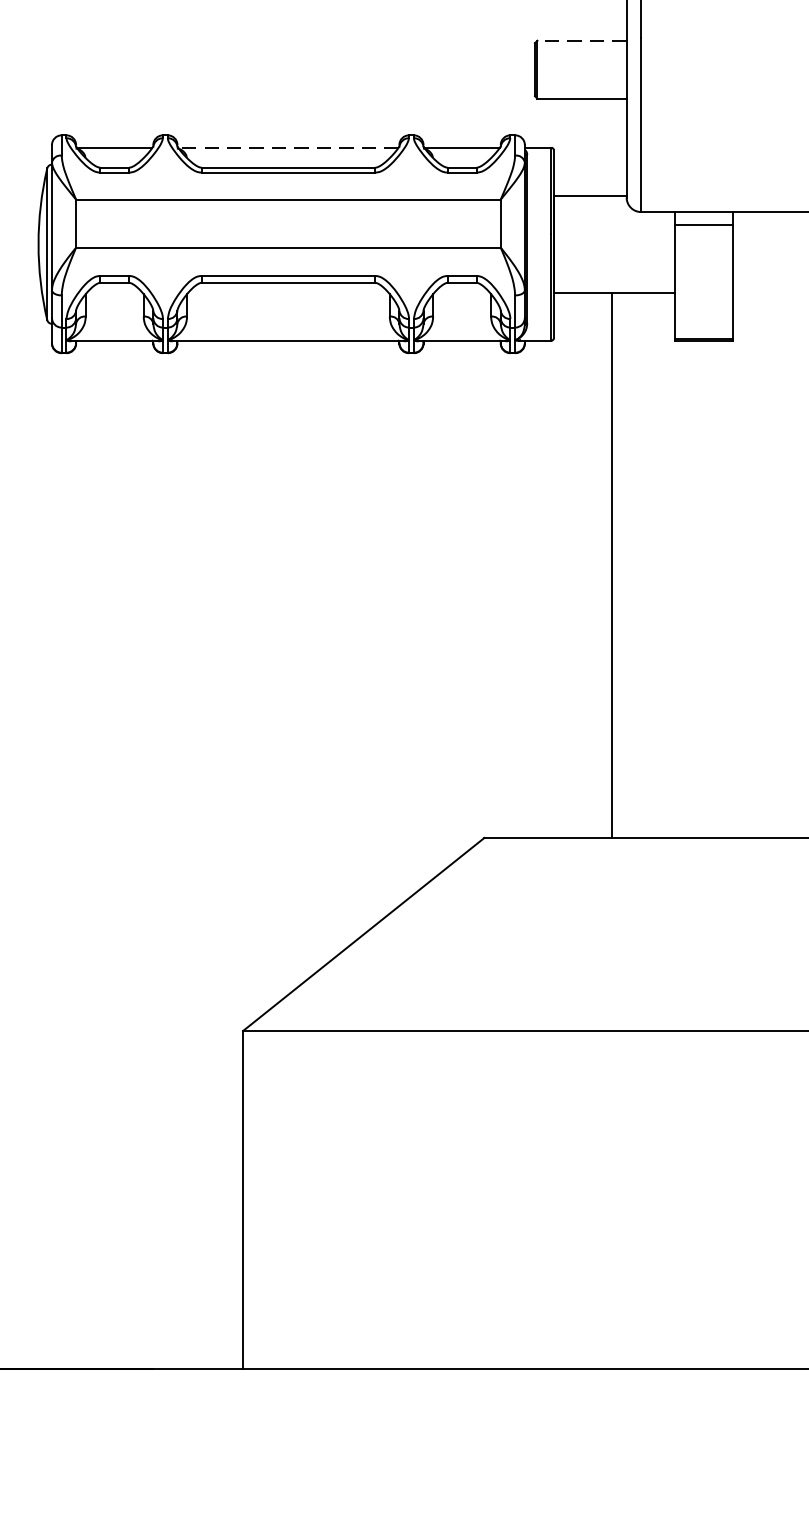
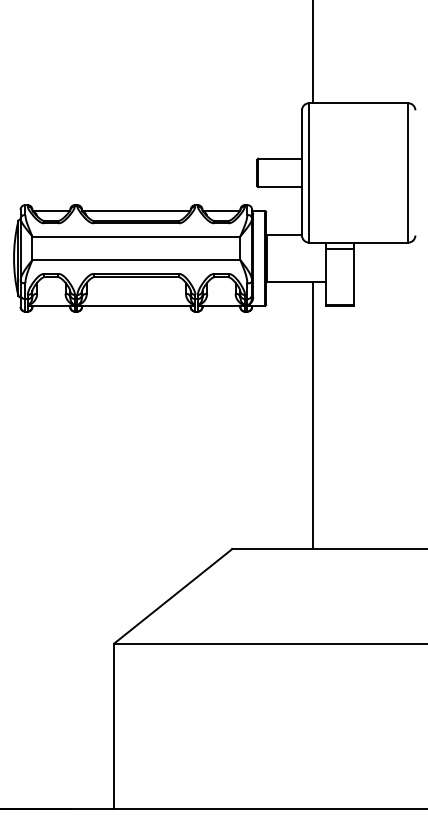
line: (582, 40) -> (280, 158), dashed -> solid
line: (288, 148) -> (136, 211), dashed -> solid
line: (611, 565) -> (312, 415), moved

